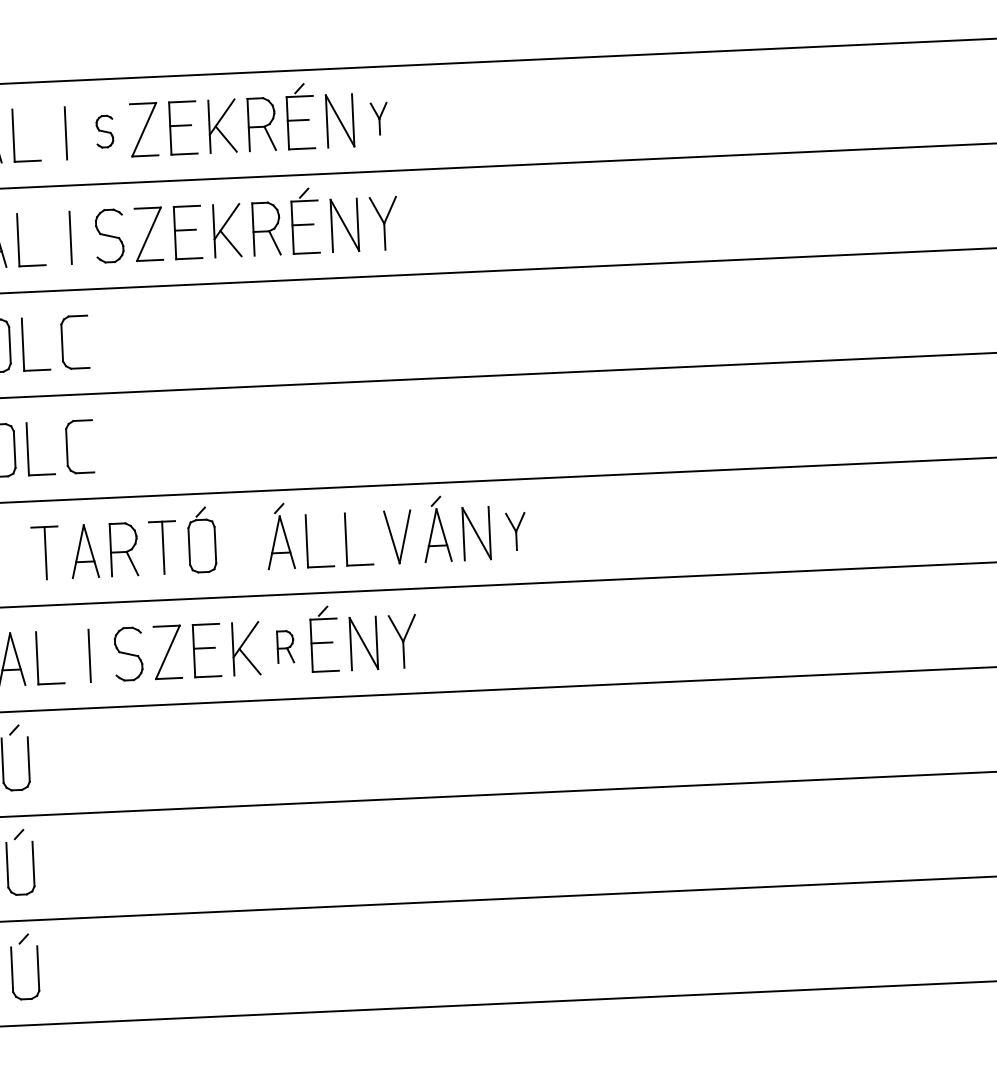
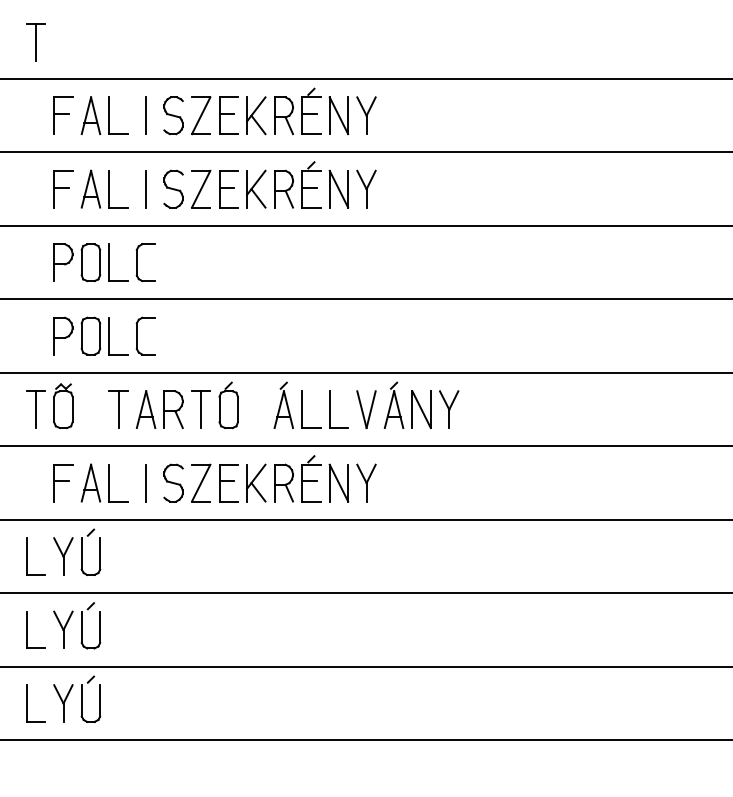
part: (379, 118) -> (366, 115), size x1.67
part: (104, 131) -> (173, 115), size x1.67
part: (516, 531) -> (449, 409), size x1.43
part: (284, 646) -> (283, 482), size x1.67

